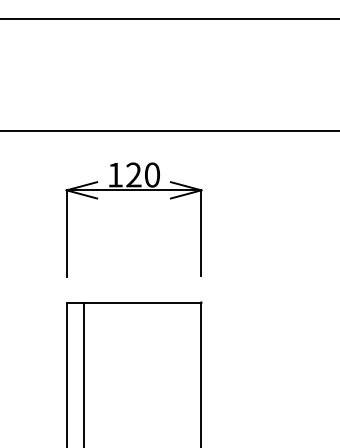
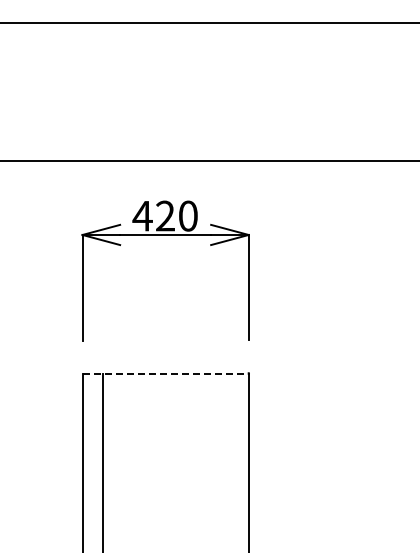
text: (115, 175) -> (142, 216), 120 -> 420
line: (134, 302) -> (166, 373), solid -> dashed

